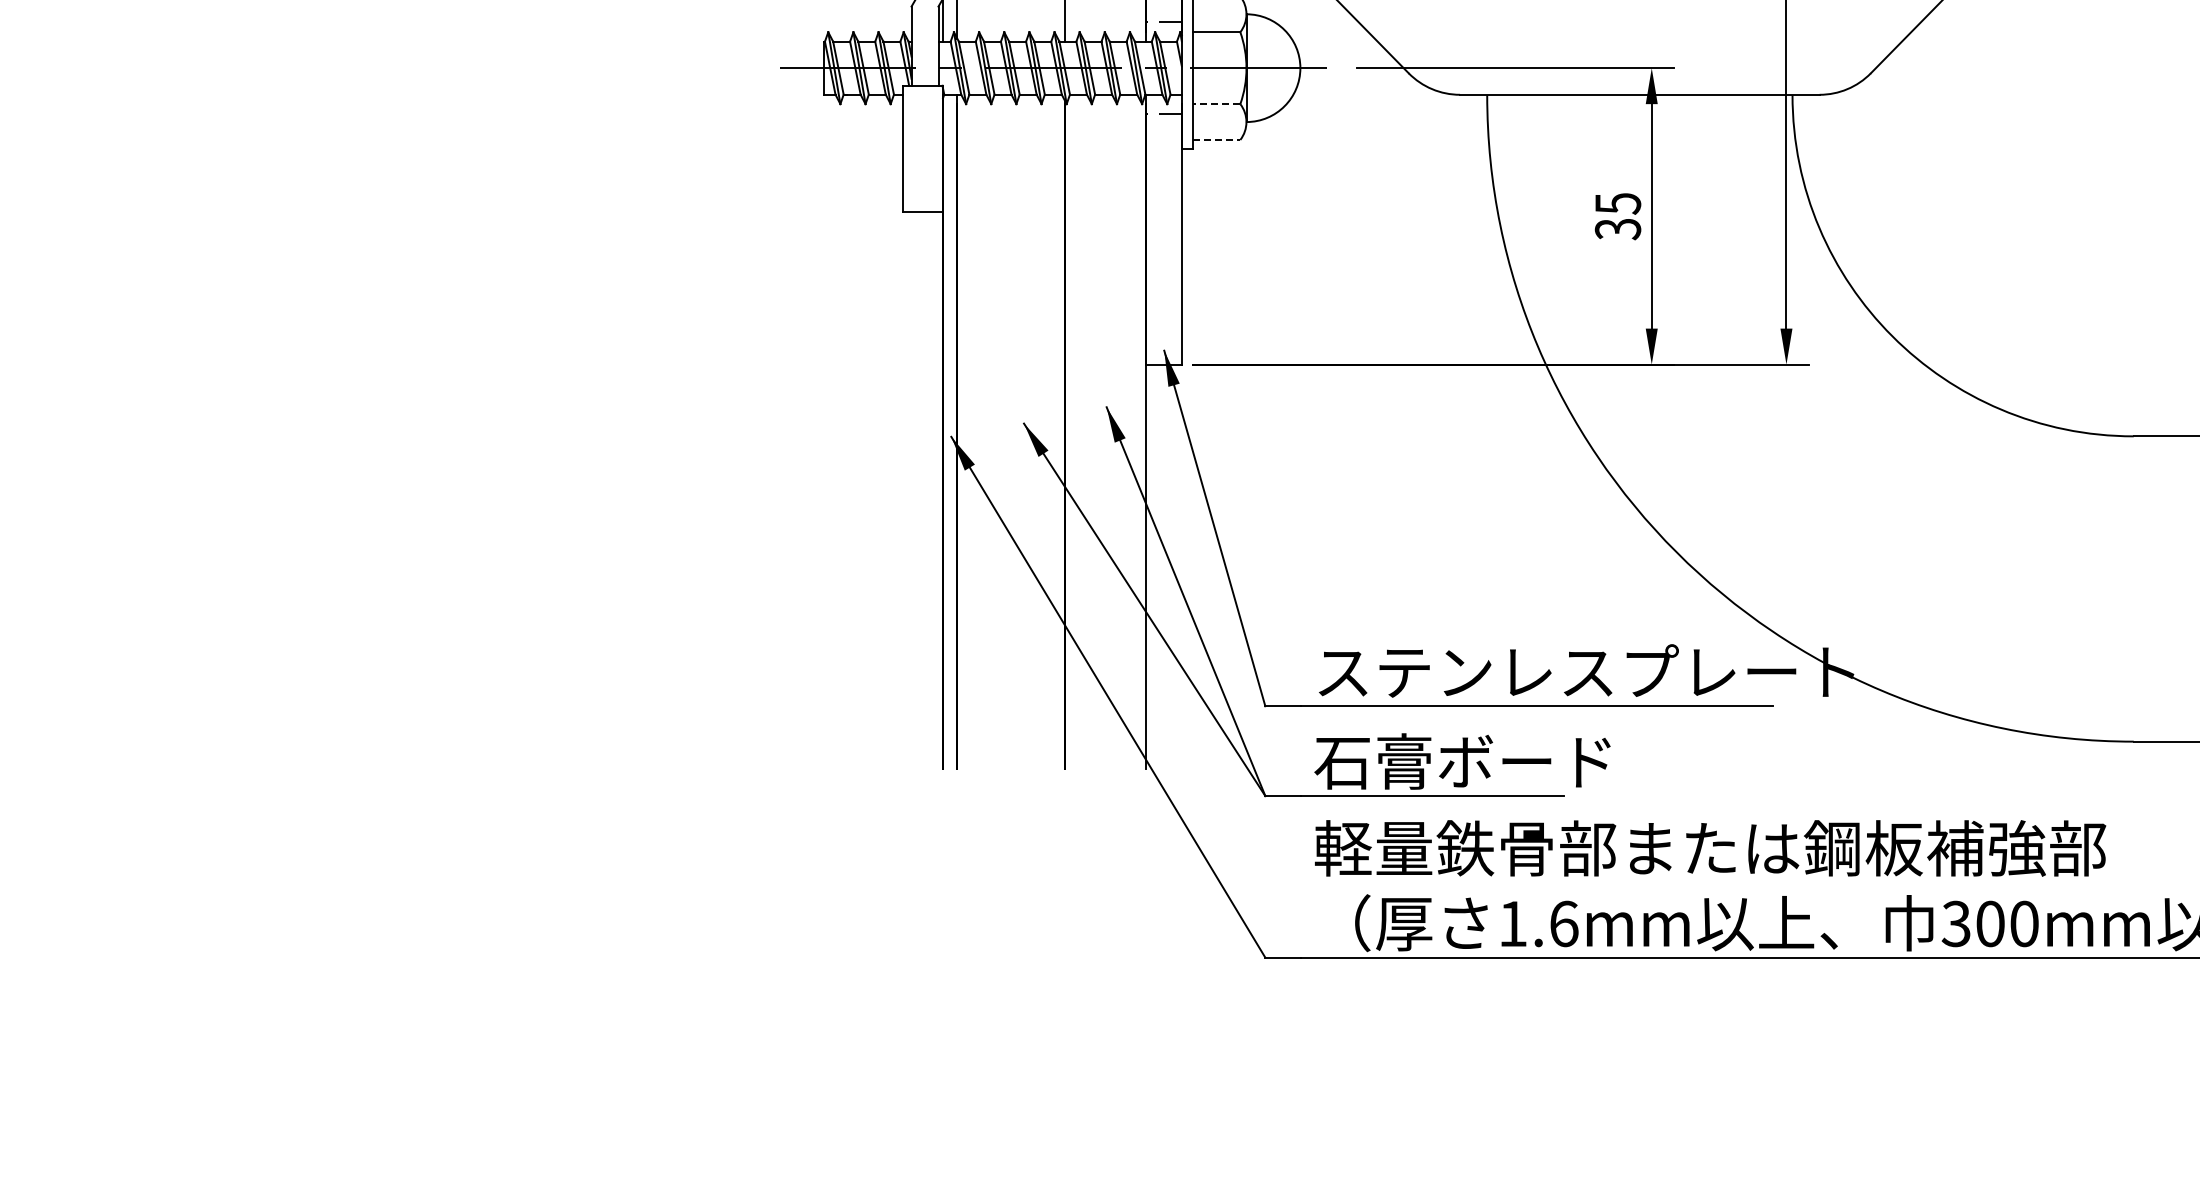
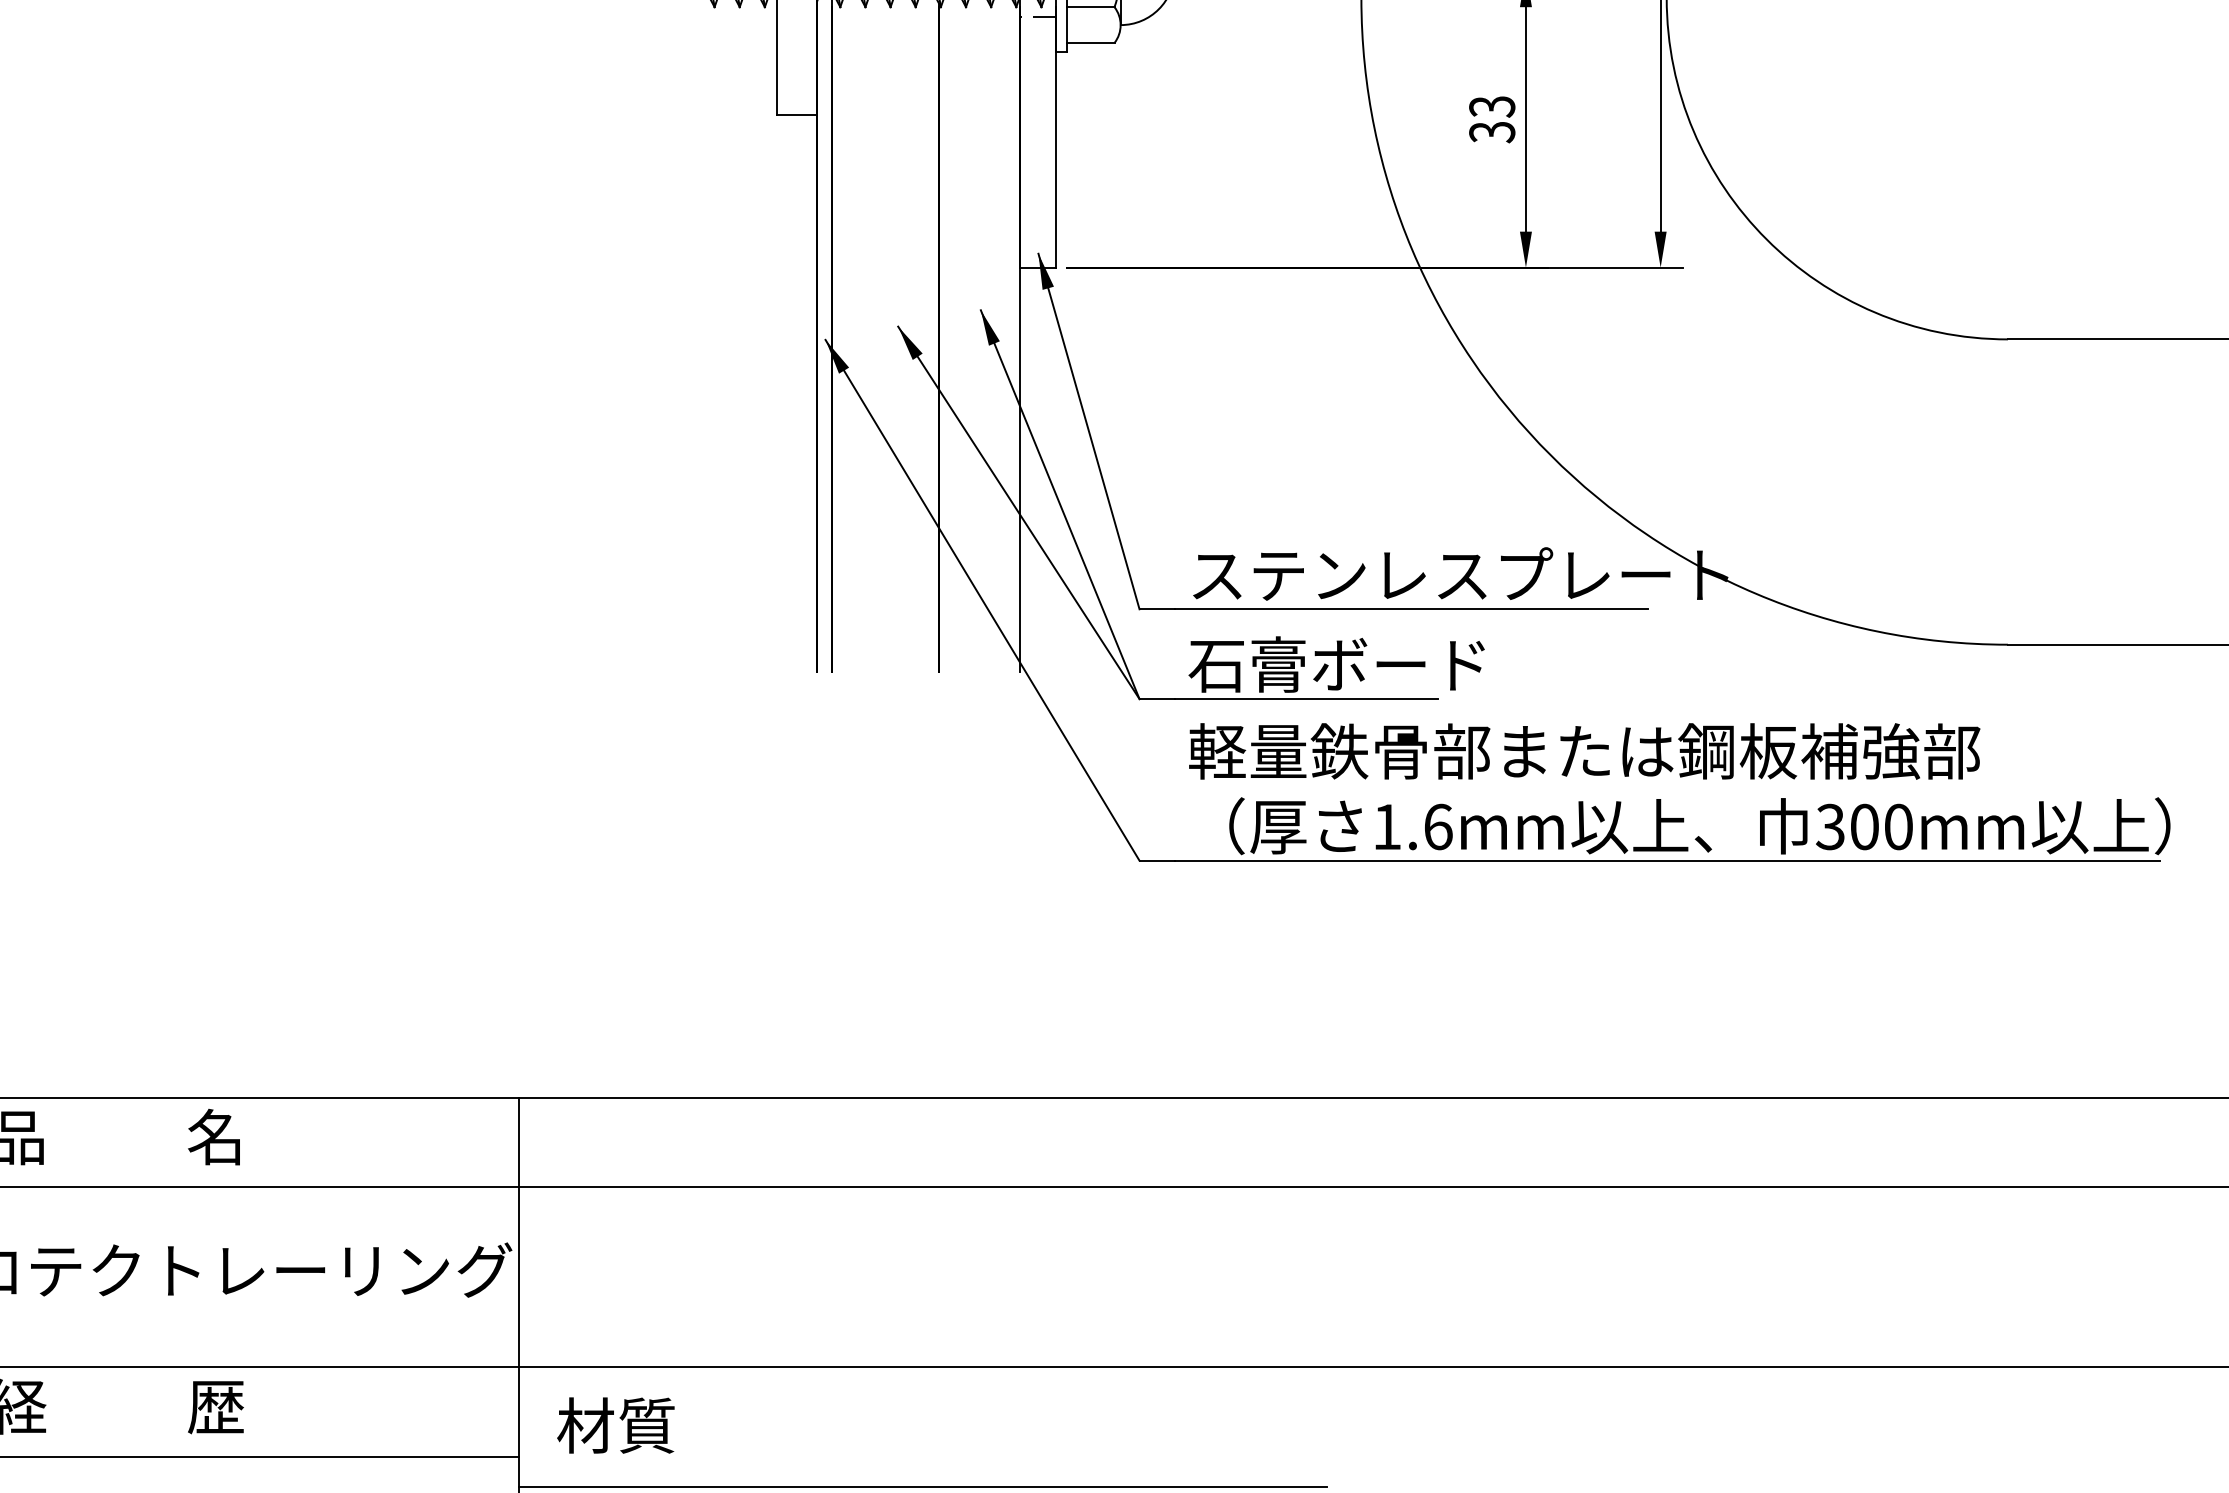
line: (1216, 104) -> (1090, 7), dashed -> solid
line: (1216, 140) -> (1090, 43), dashed -> solid
text: (1617, 203) -> (1491, 106), 35 -> 33

